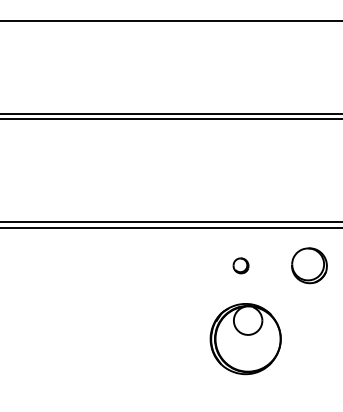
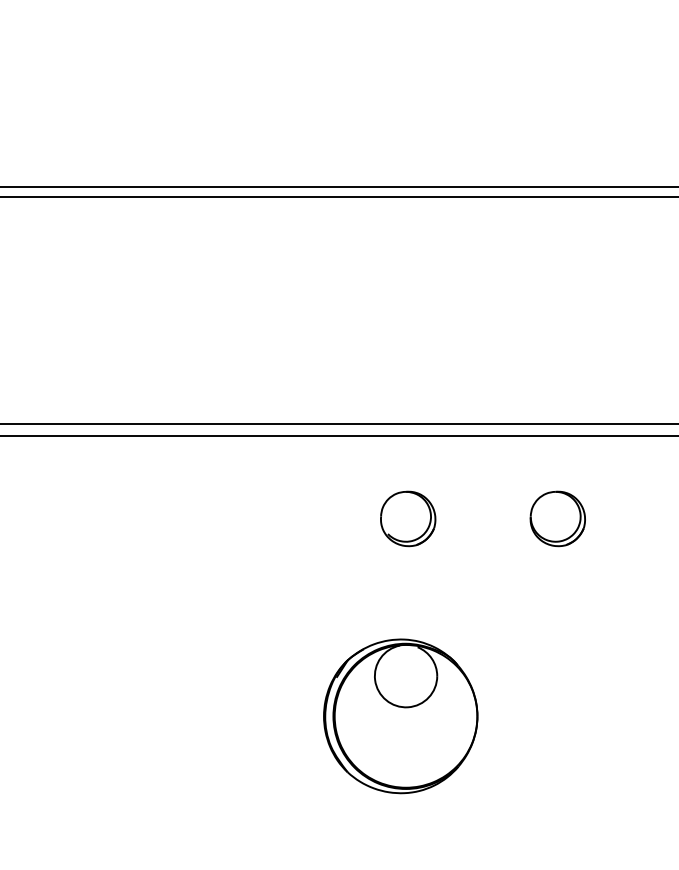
part: (240, 265) -> (406, 518), size x1.67
part: (309, 265) -> (557, 518), size x0.71
part: (245, 339) -> (400, 717), moved

